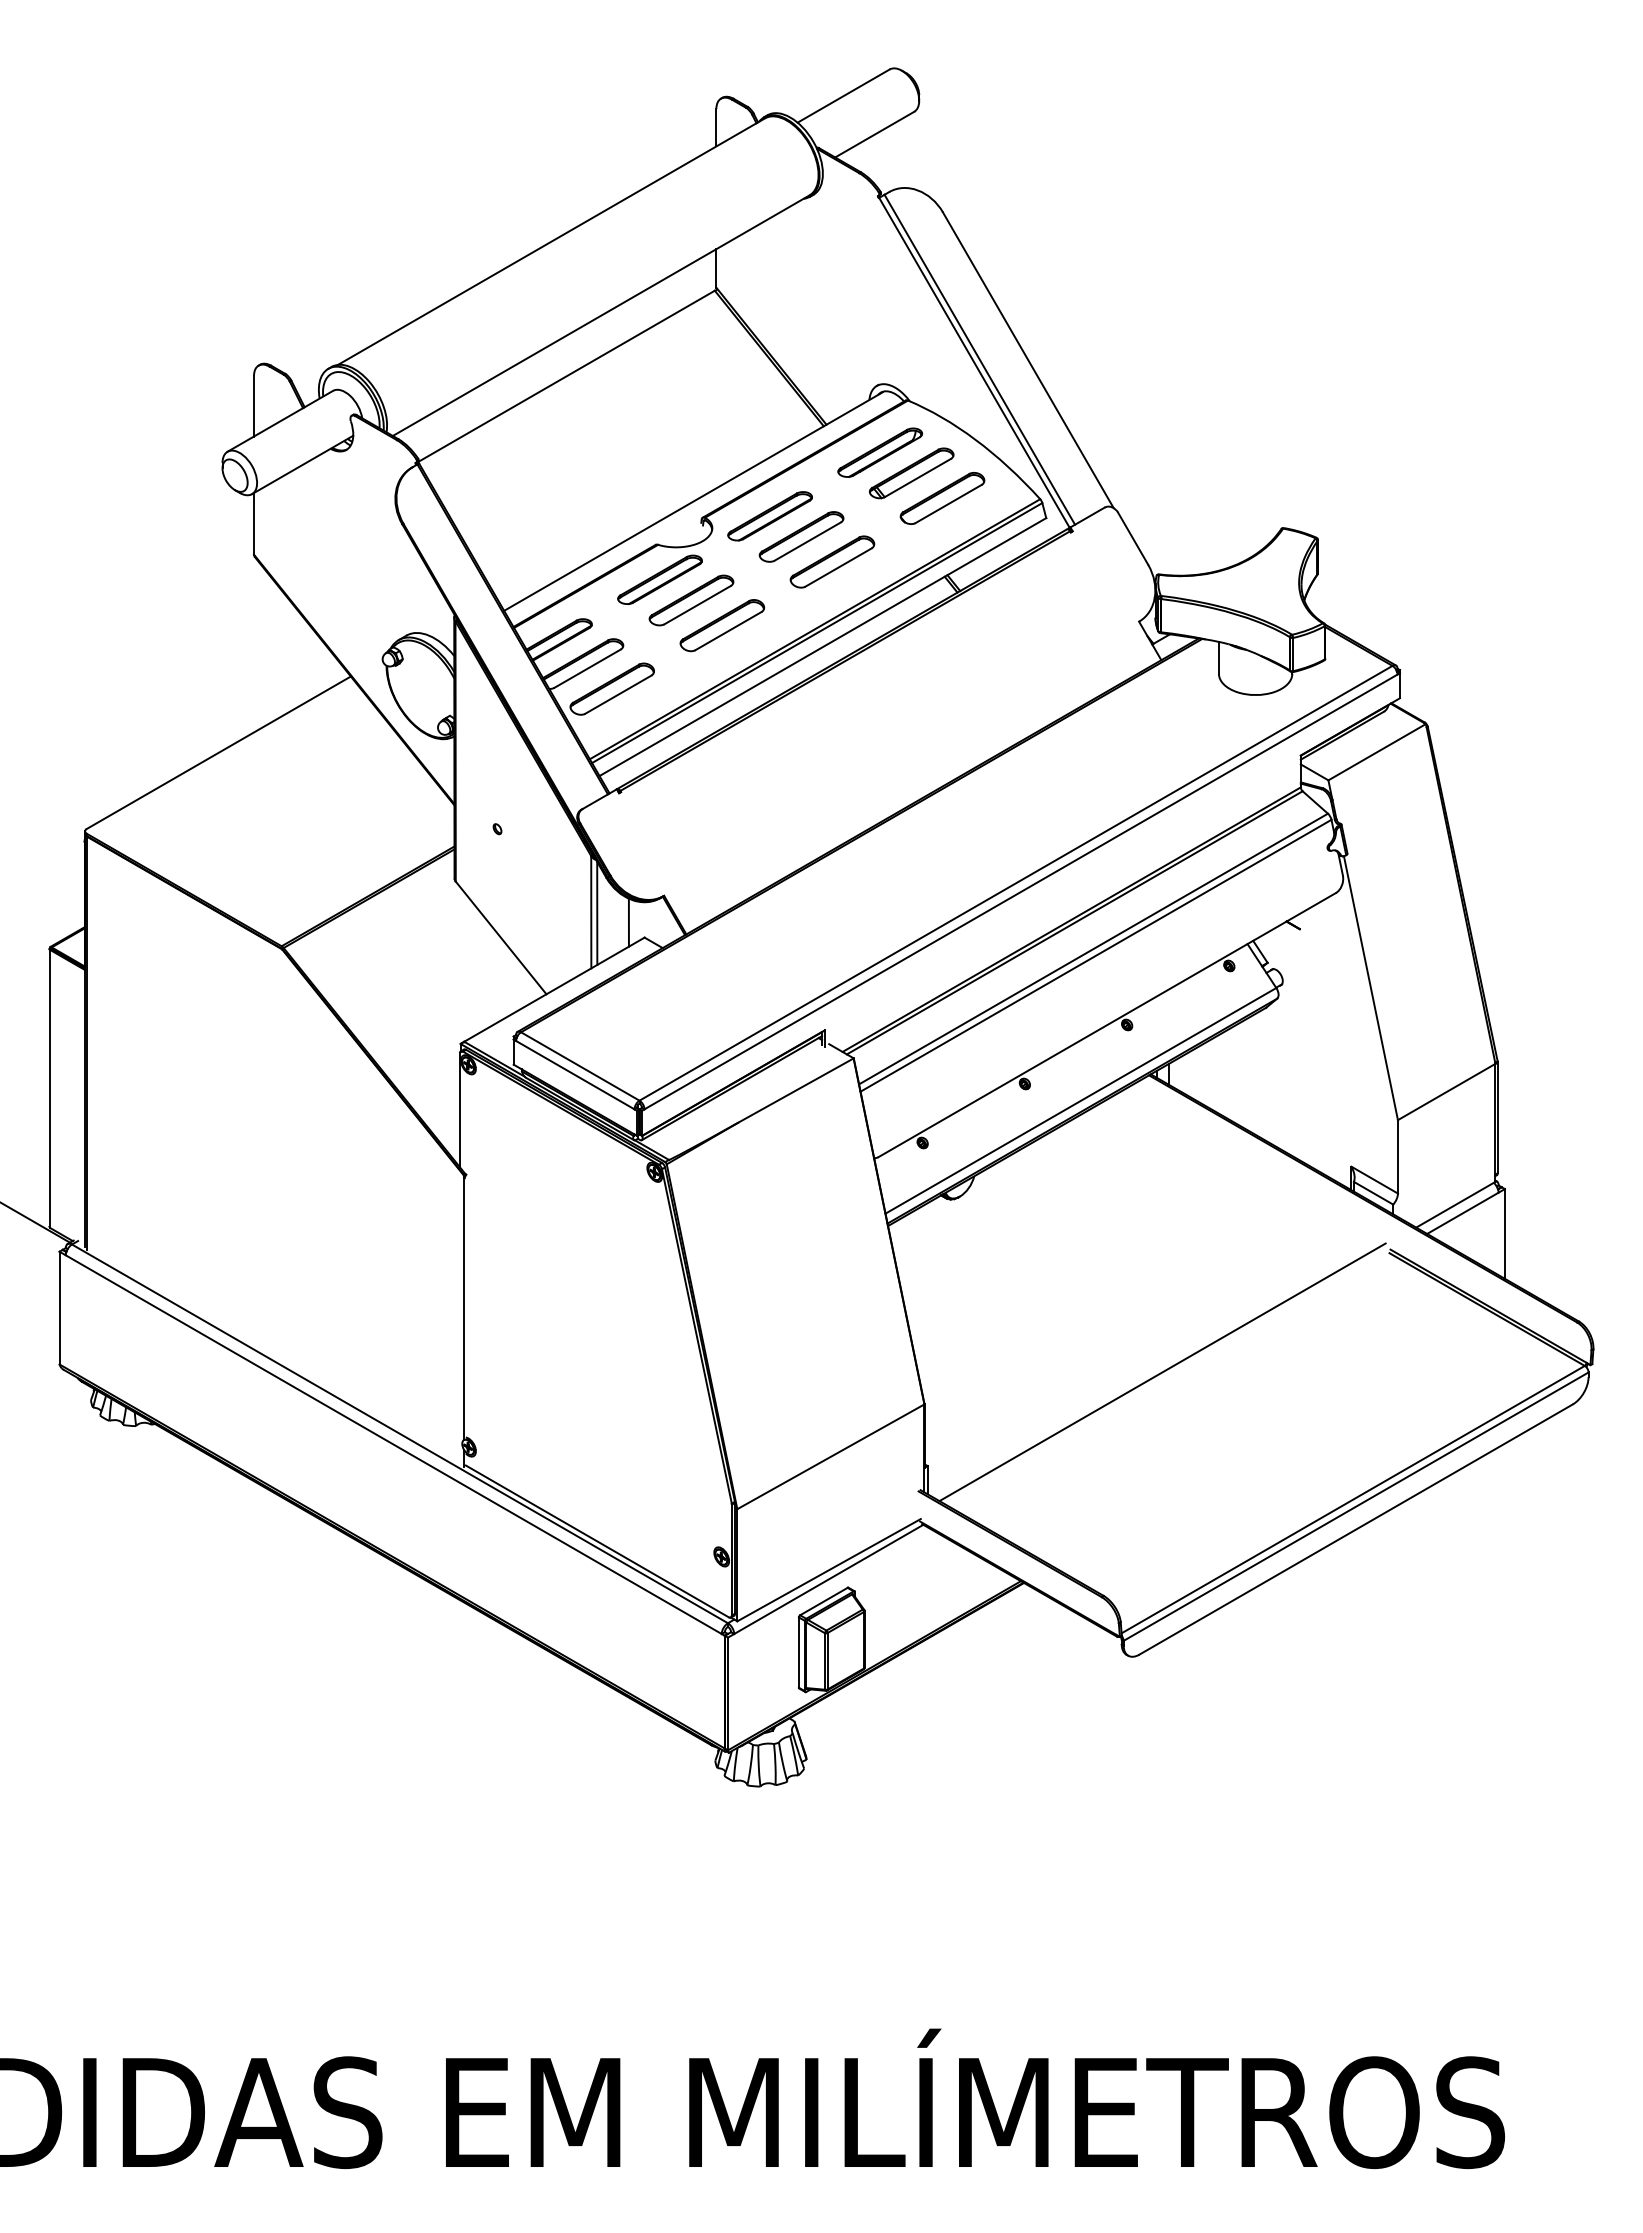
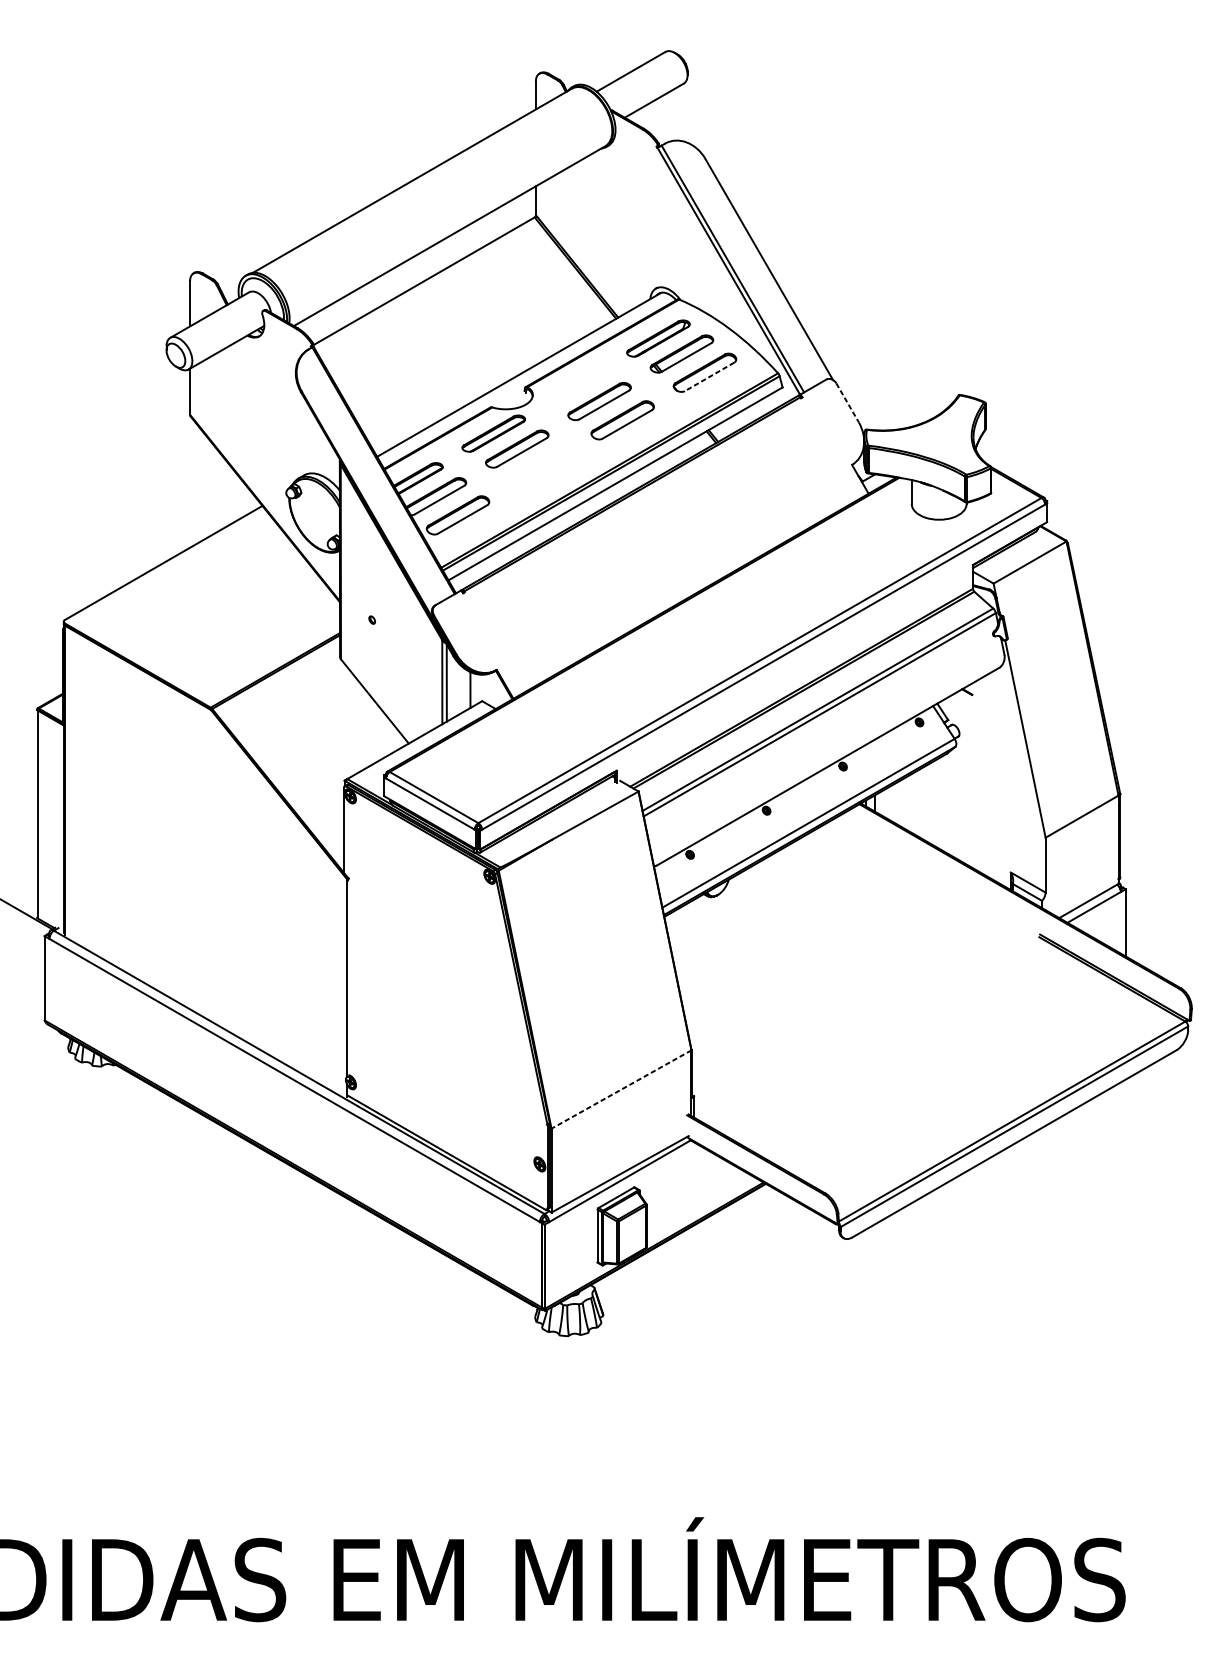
line: (948, 504) -> (709, 377), solid -> dashed
part: (769, 516) -> (575, 386), removed
line: (1133, 539) -> (847, 403), solid -> dashed
part: (722, 625) -> (540, 467), removed
line: (1162, 1372) -> (869, 1026), removed
line: (830, 1457) -> (621, 1090), solid -> dashed

